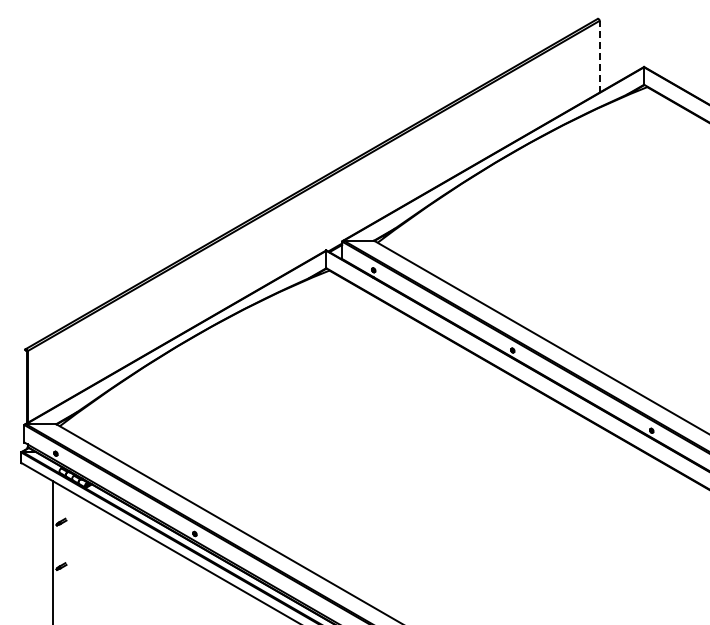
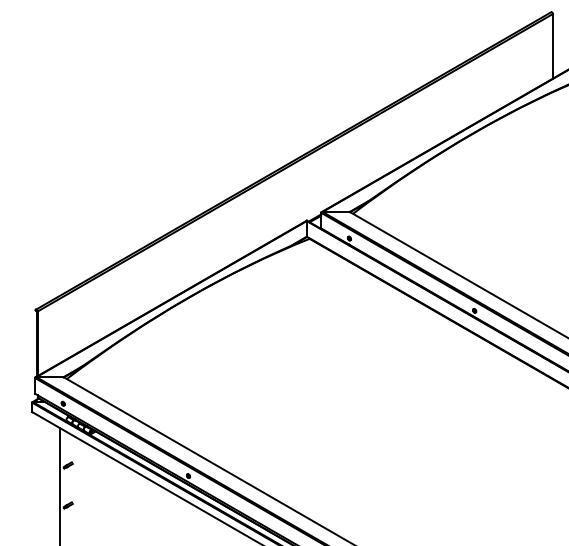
line: (599, 56) -> (552, 46), dashed -> solid

